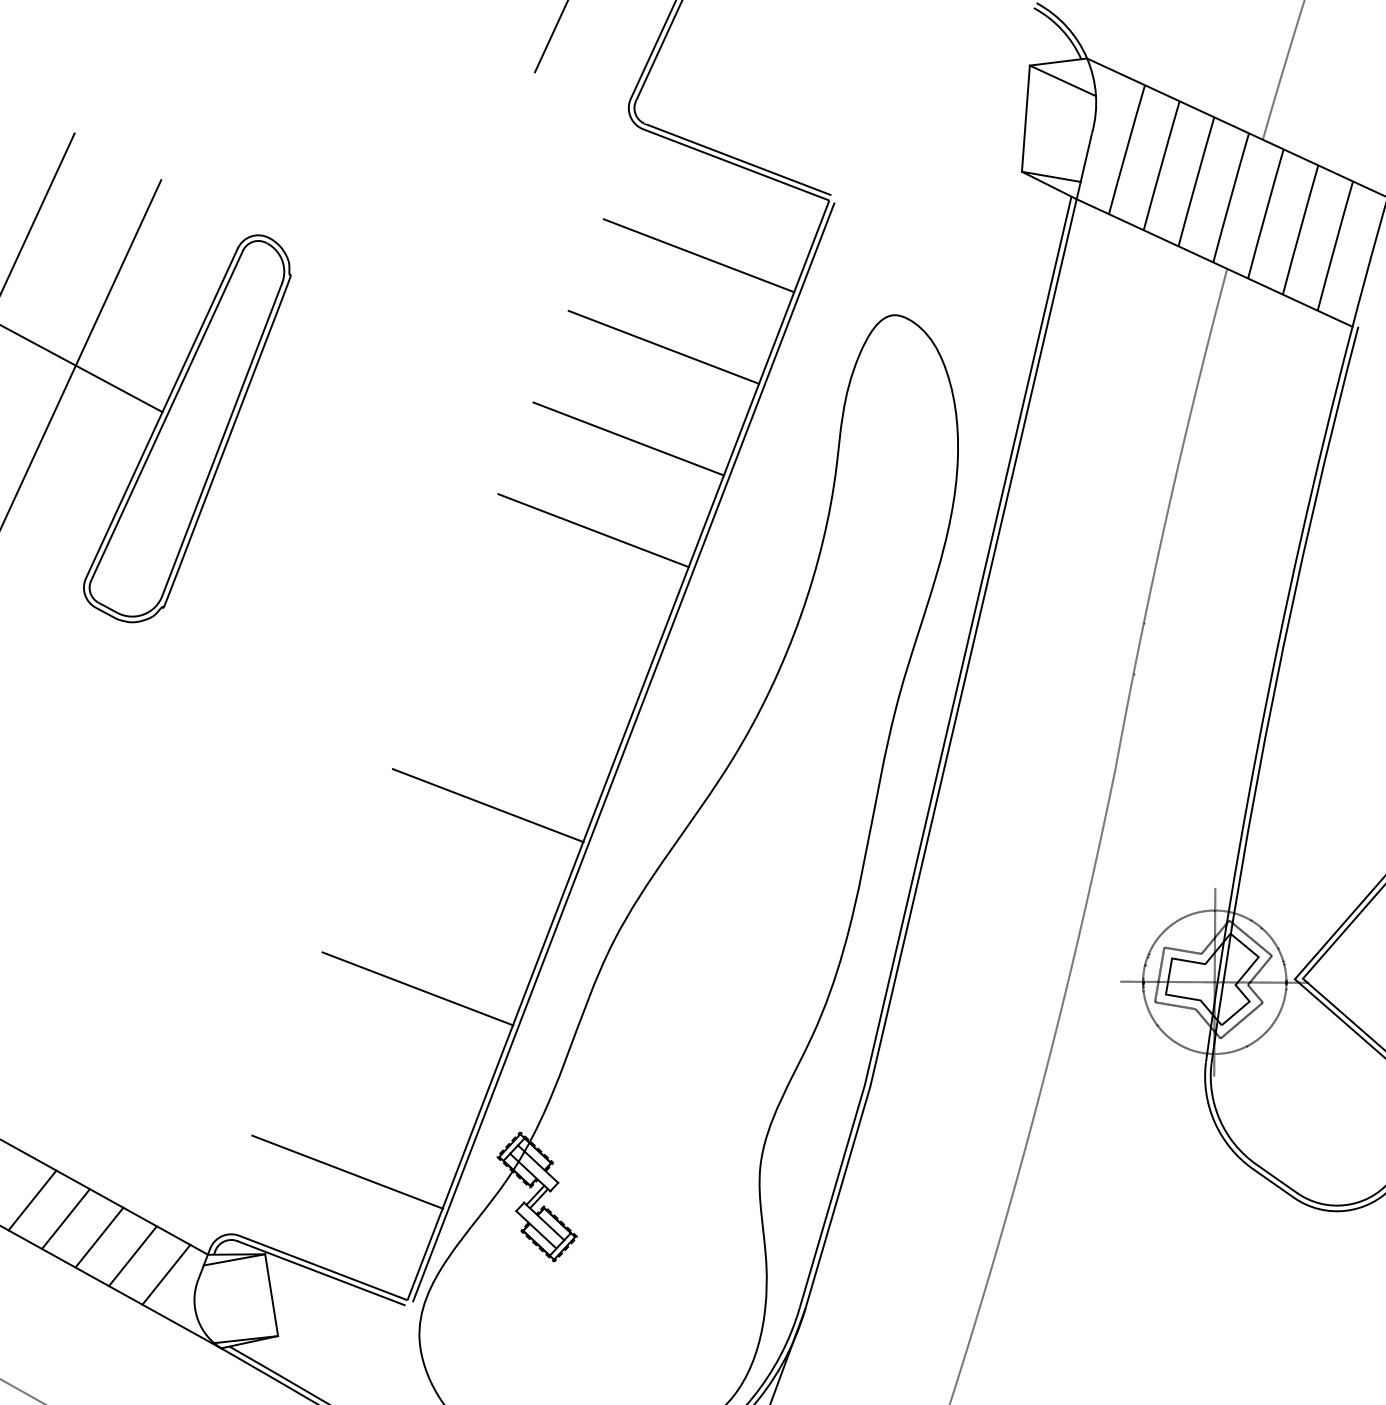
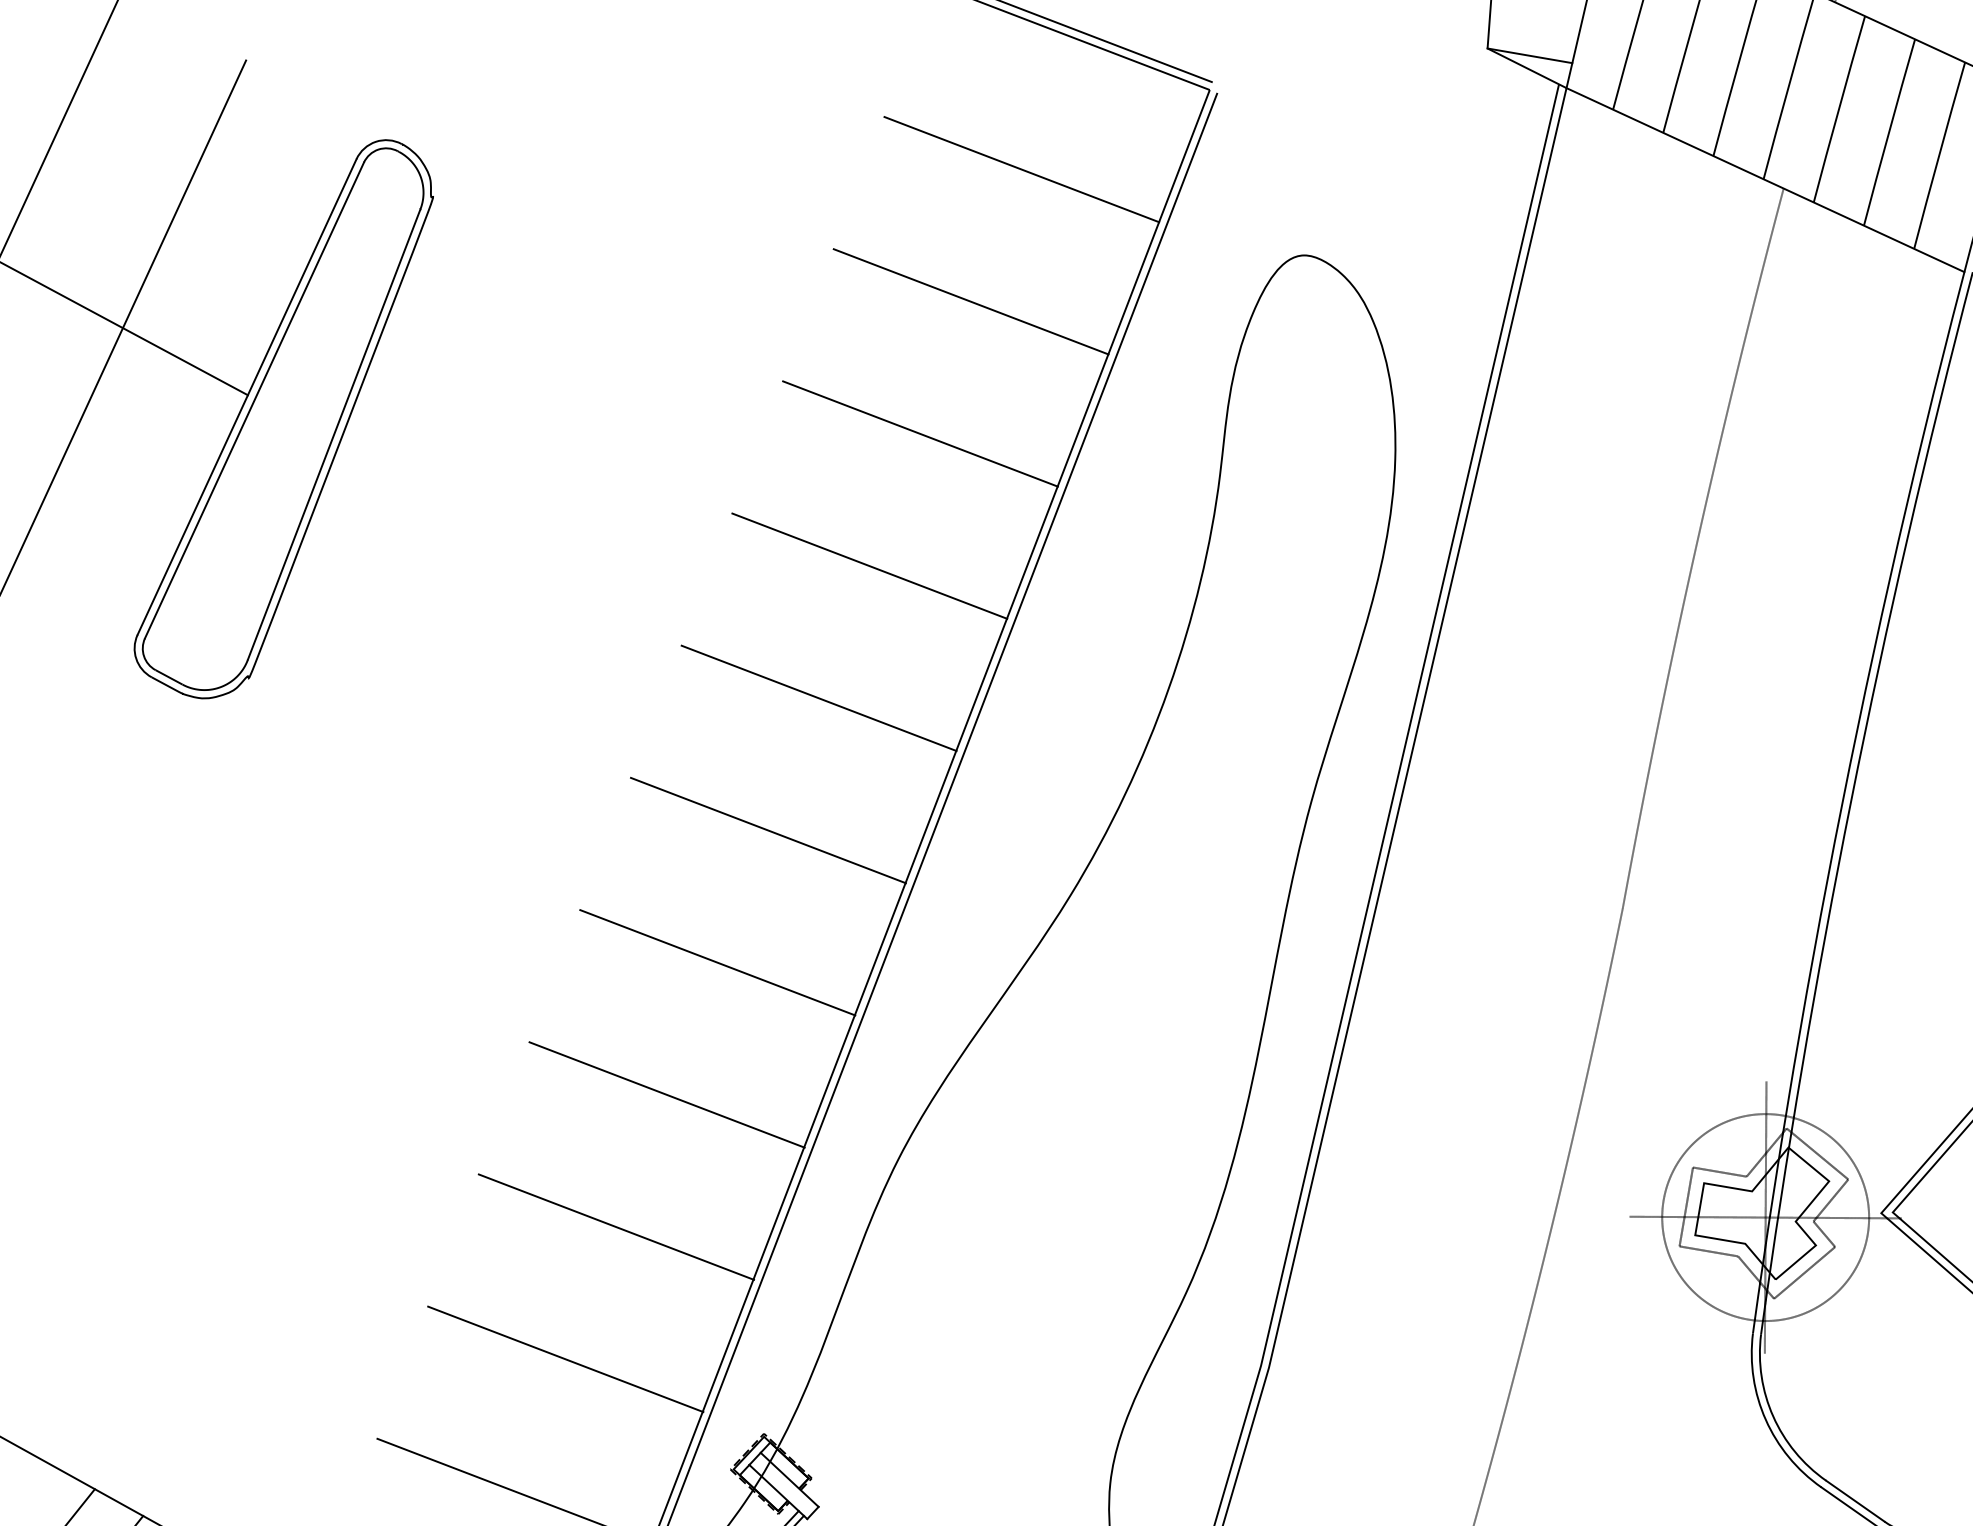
line: (558, 621) -> (819, 697), added
line: (523, 713) -> (768, 829), added
line: (452, 896) -> (666, 1093), added
line: (382, 1080) -> (565, 1359), added

